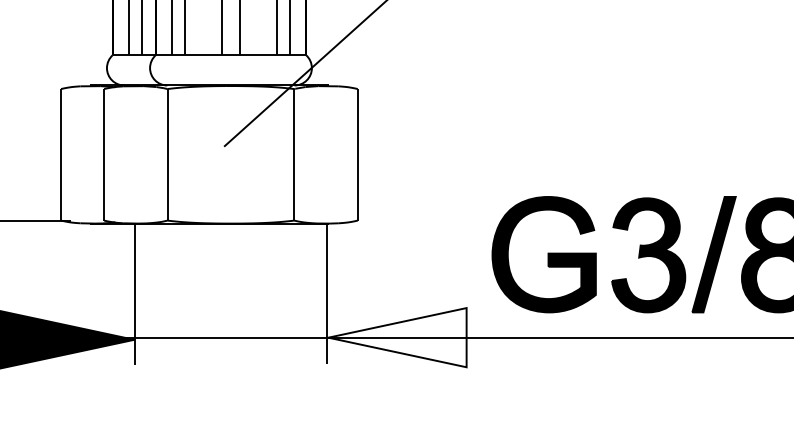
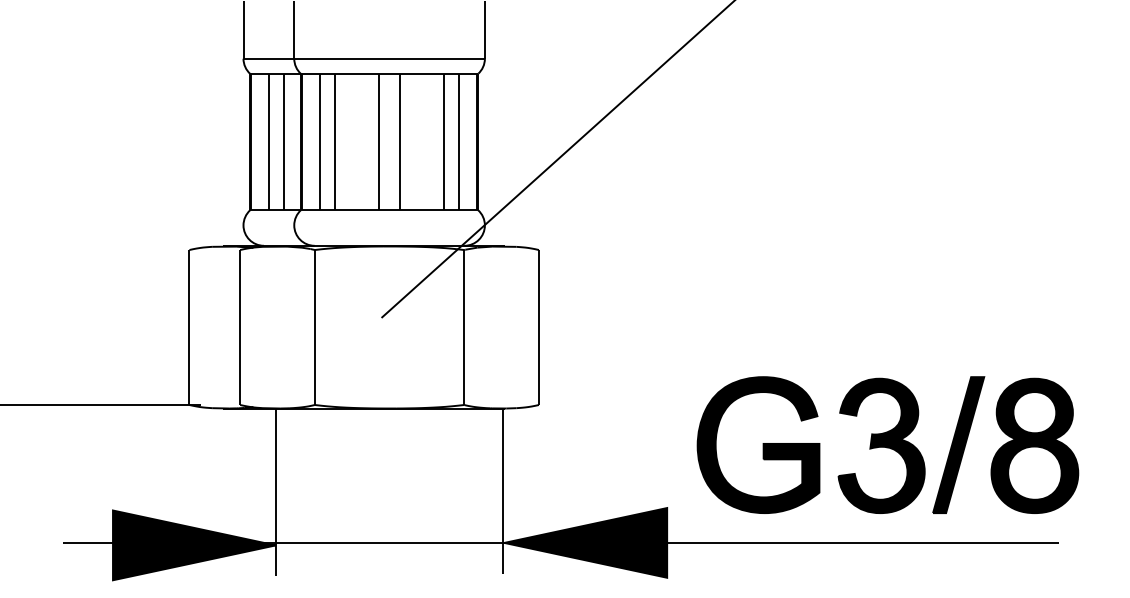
fill: (397, 337) -> (585, 542), added

